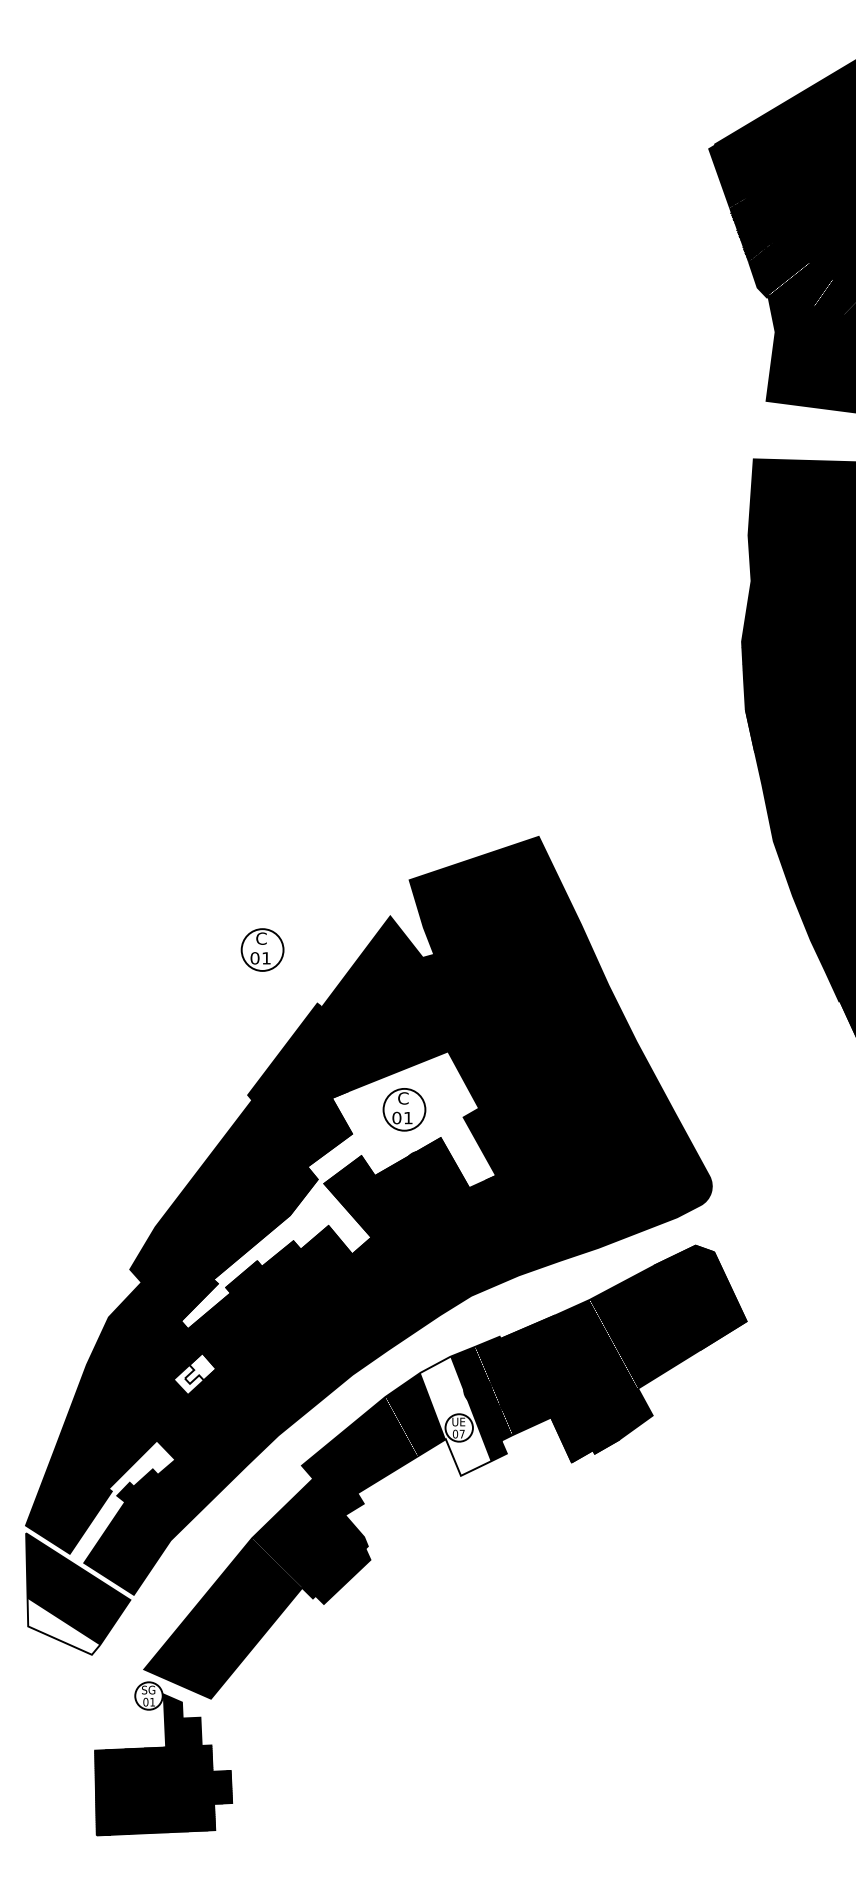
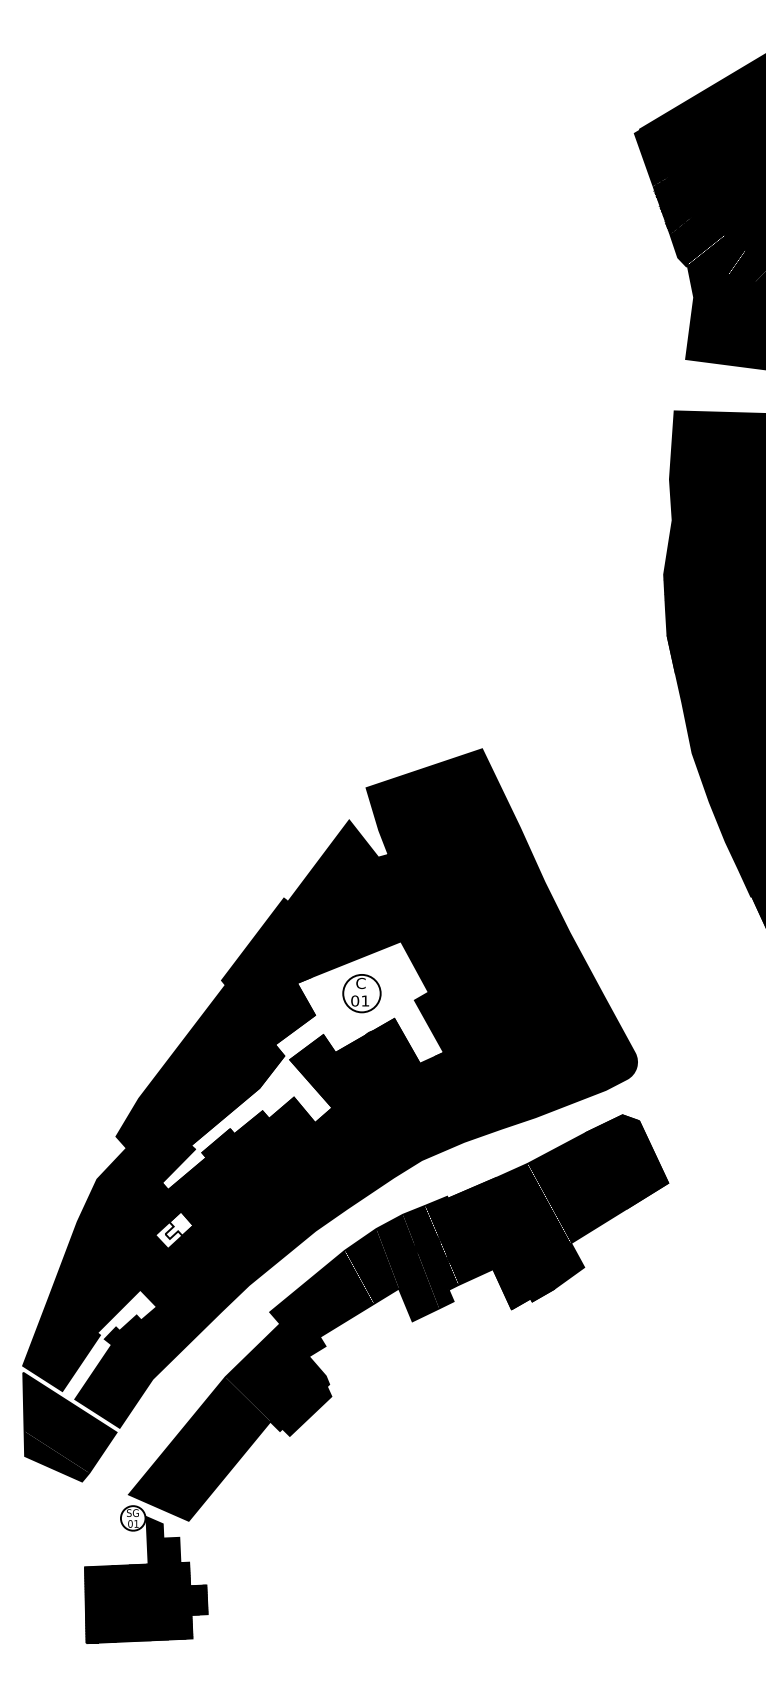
part: (262, 949) -> (234, 850), removed
fill: (455, 1415) -> (407, 1267), added
fill: (63, 1626) -> (56, 1456), added

